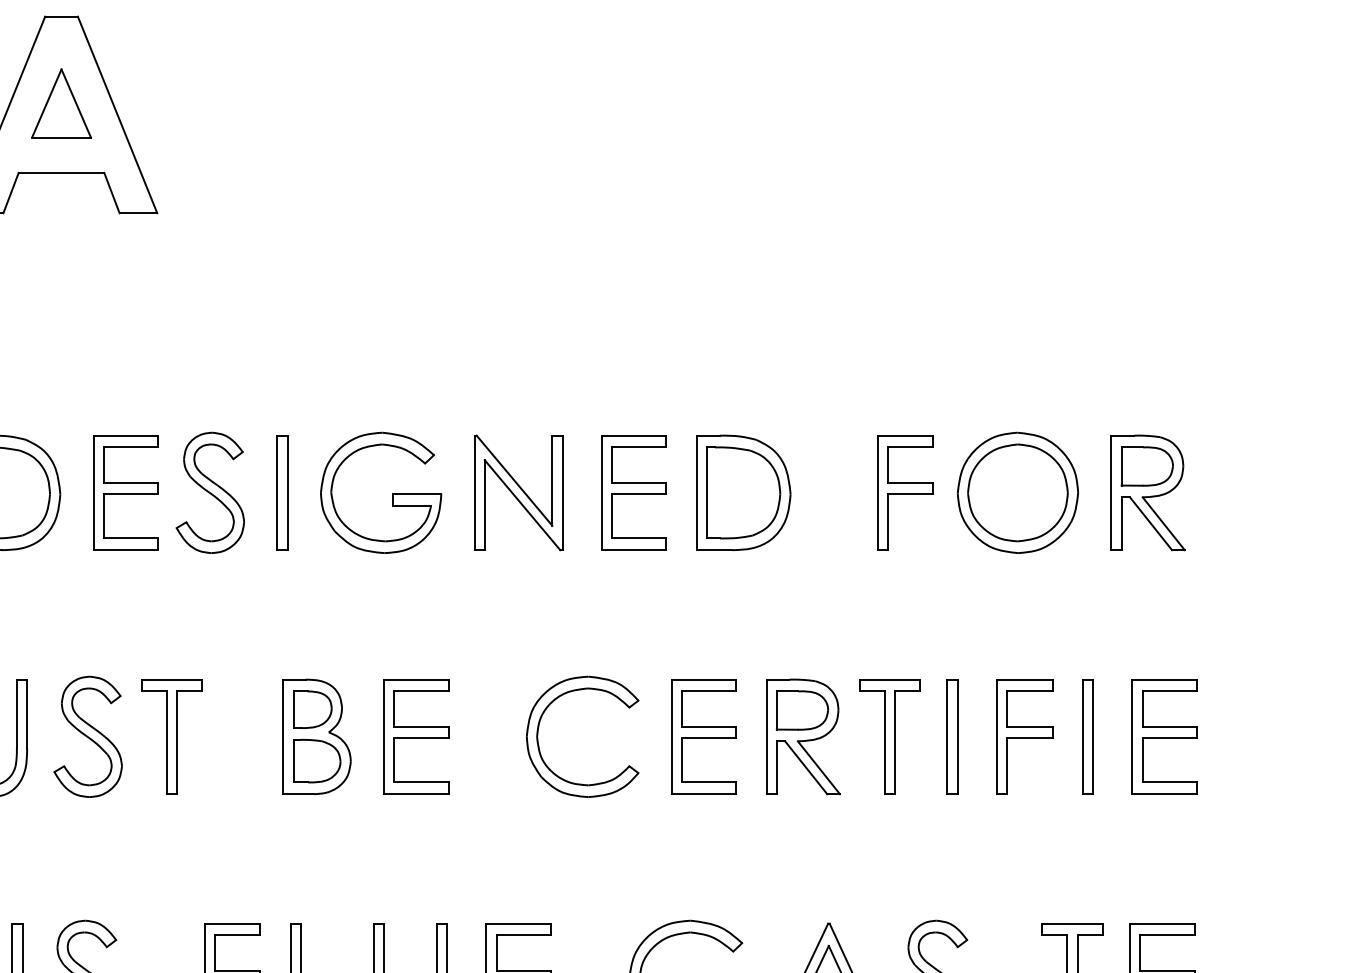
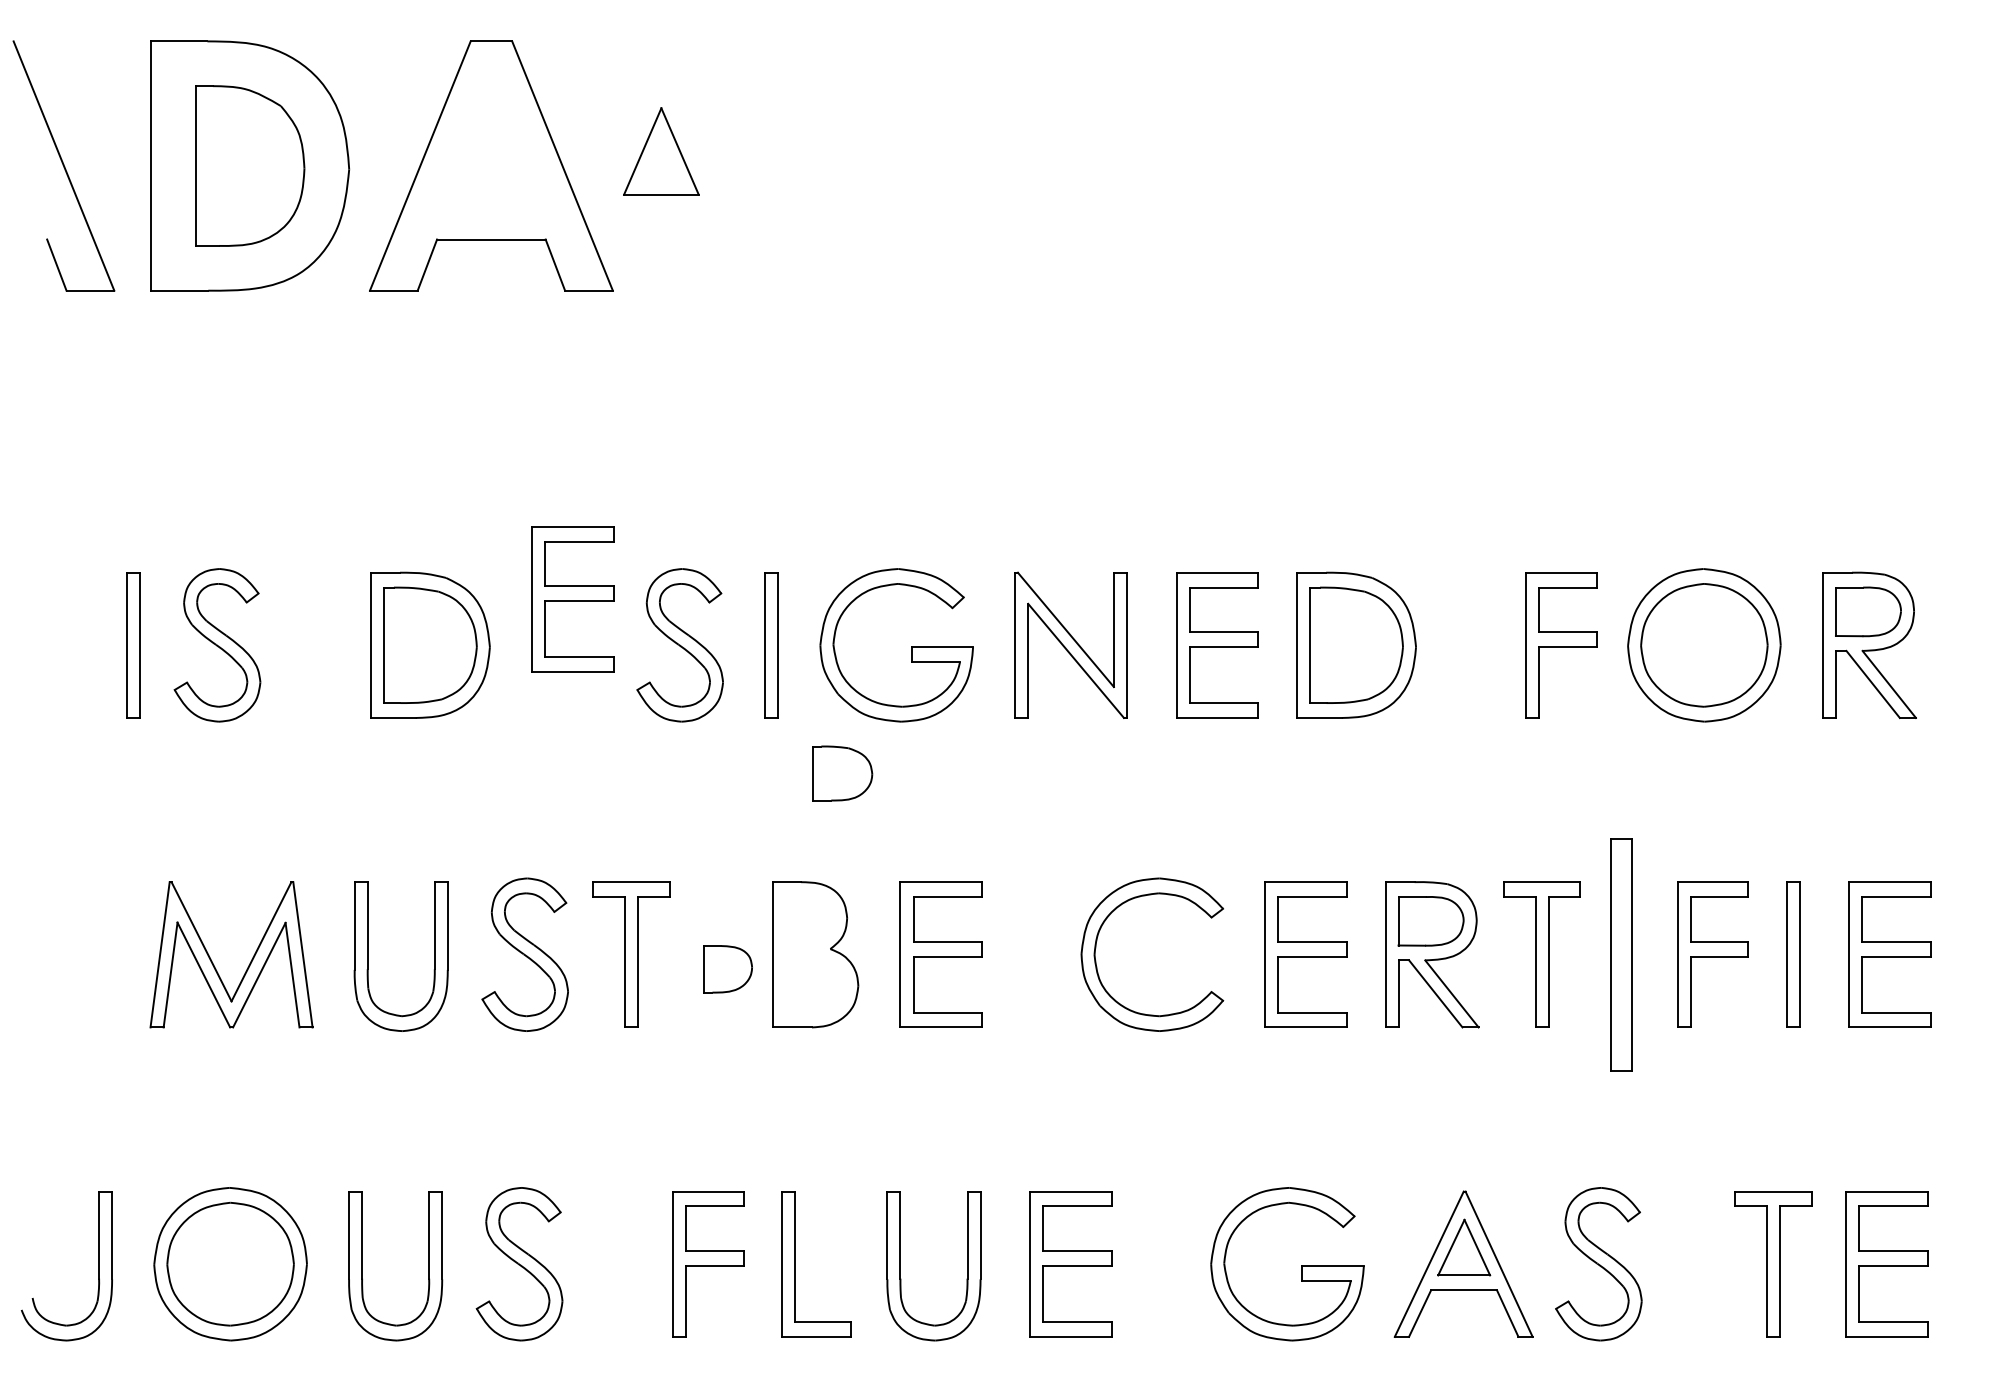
part: (61, 103) -> (661, 151), moved
part: (125, 493) -> (572, 599), moved
part: (312, 709) -> (727, 969), moved
part: (952, 736) -> (1621, 954), size x1.6
part: (317, 761) -> (842, 773), moved

